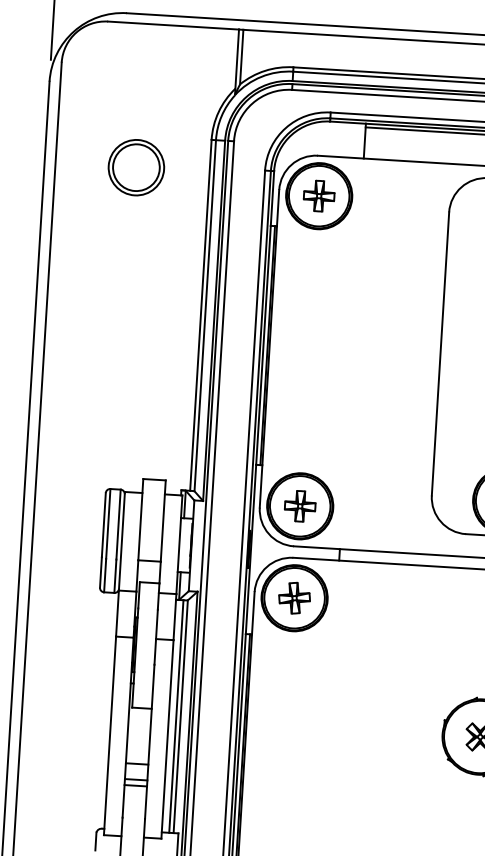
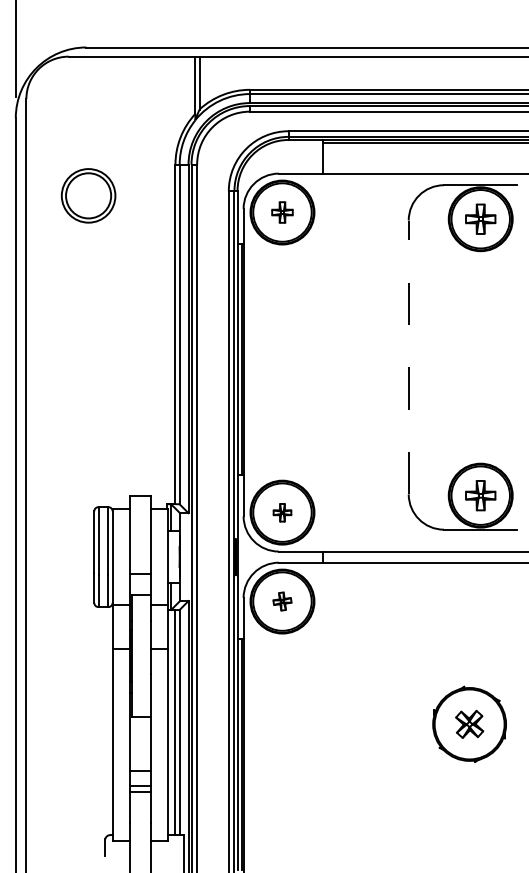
part: (136, 167) -> (88, 195), moved
part: (319, 196) -> (282, 212), size x0.7
line: (440, 353) -> (408, 357), solid -> dashed
part: (300, 506) -> (282, 512), size x0.6
part: (294, 598) -> (282, 601), size x0.6

